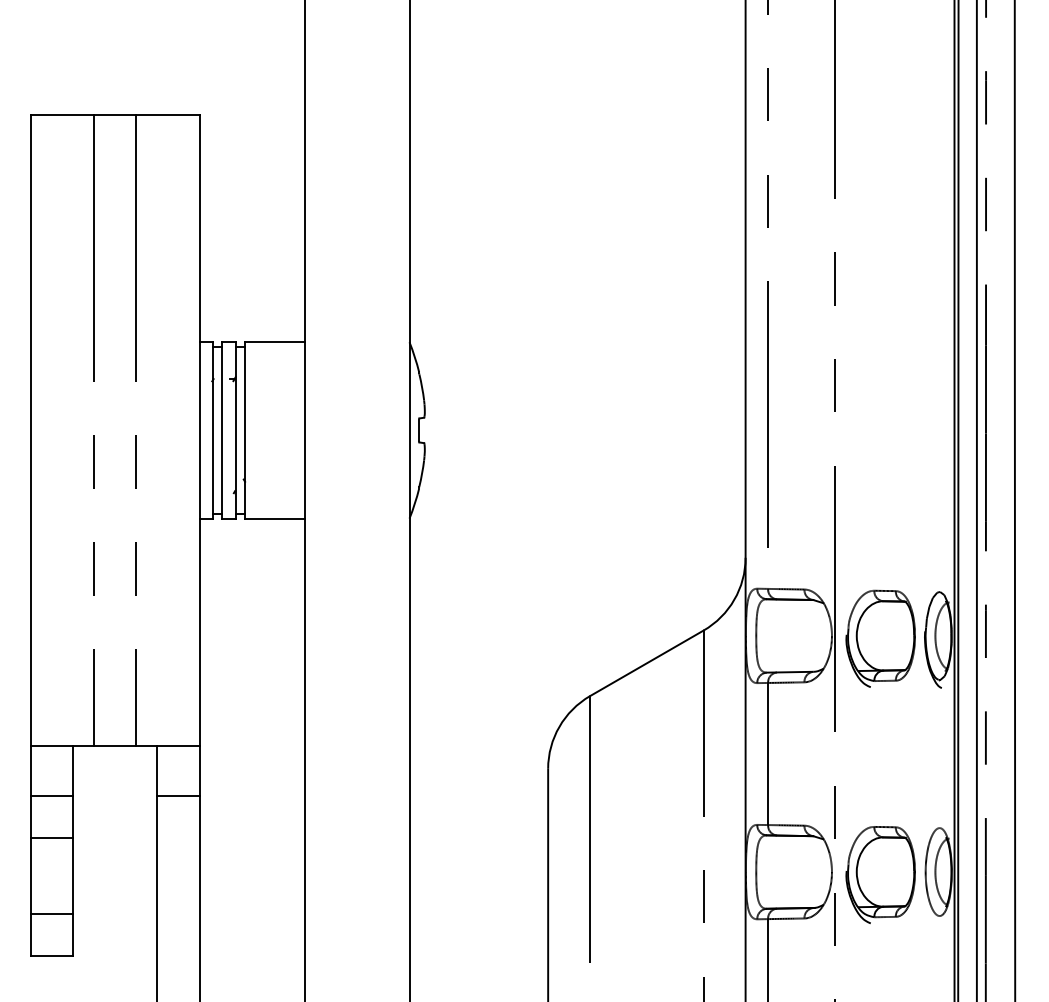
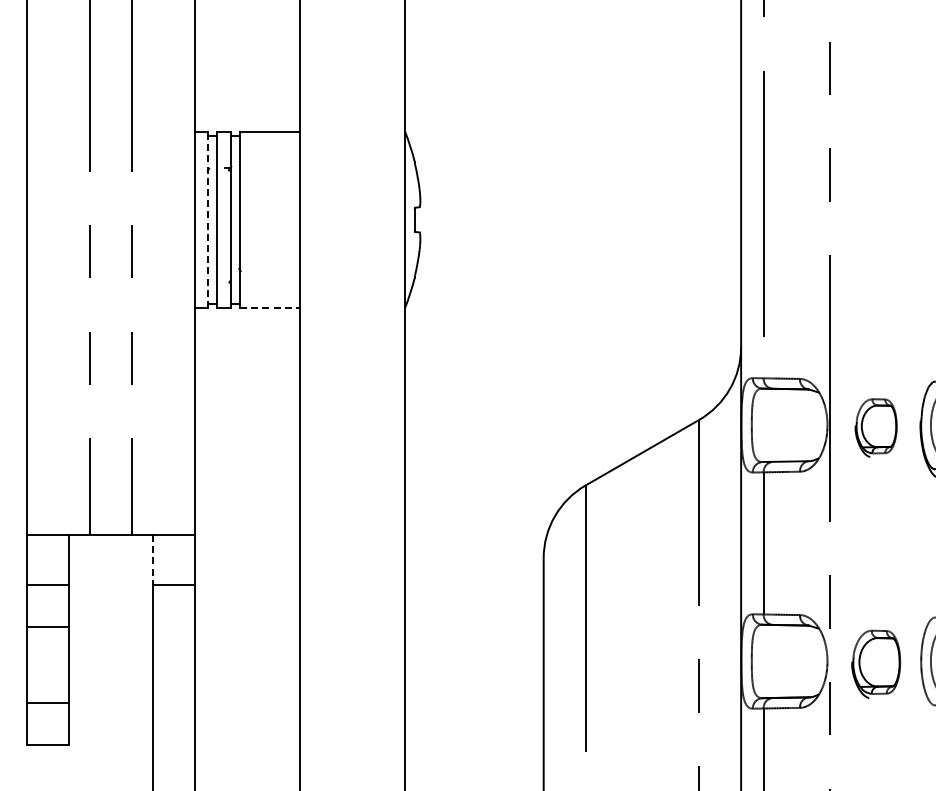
line: (212, 429) -> (208, 218), solid -> dashed
line: (274, 518) -> (270, 307), solid -> dashed
part: (880, 638) -> (876, 427), size x0.6
line: (157, 771) -> (153, 560), solid -> dashed
part: (880, 874) -> (876, 663), size x0.7

